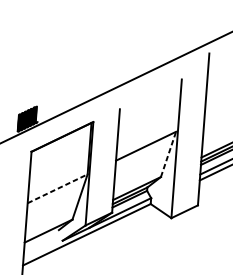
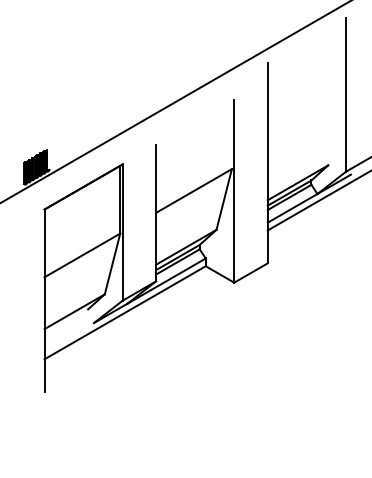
line: (168, 154) -> (224, 199), dashed -> solid
line: (57, 188) -> (82, 255), dashed -> solid

